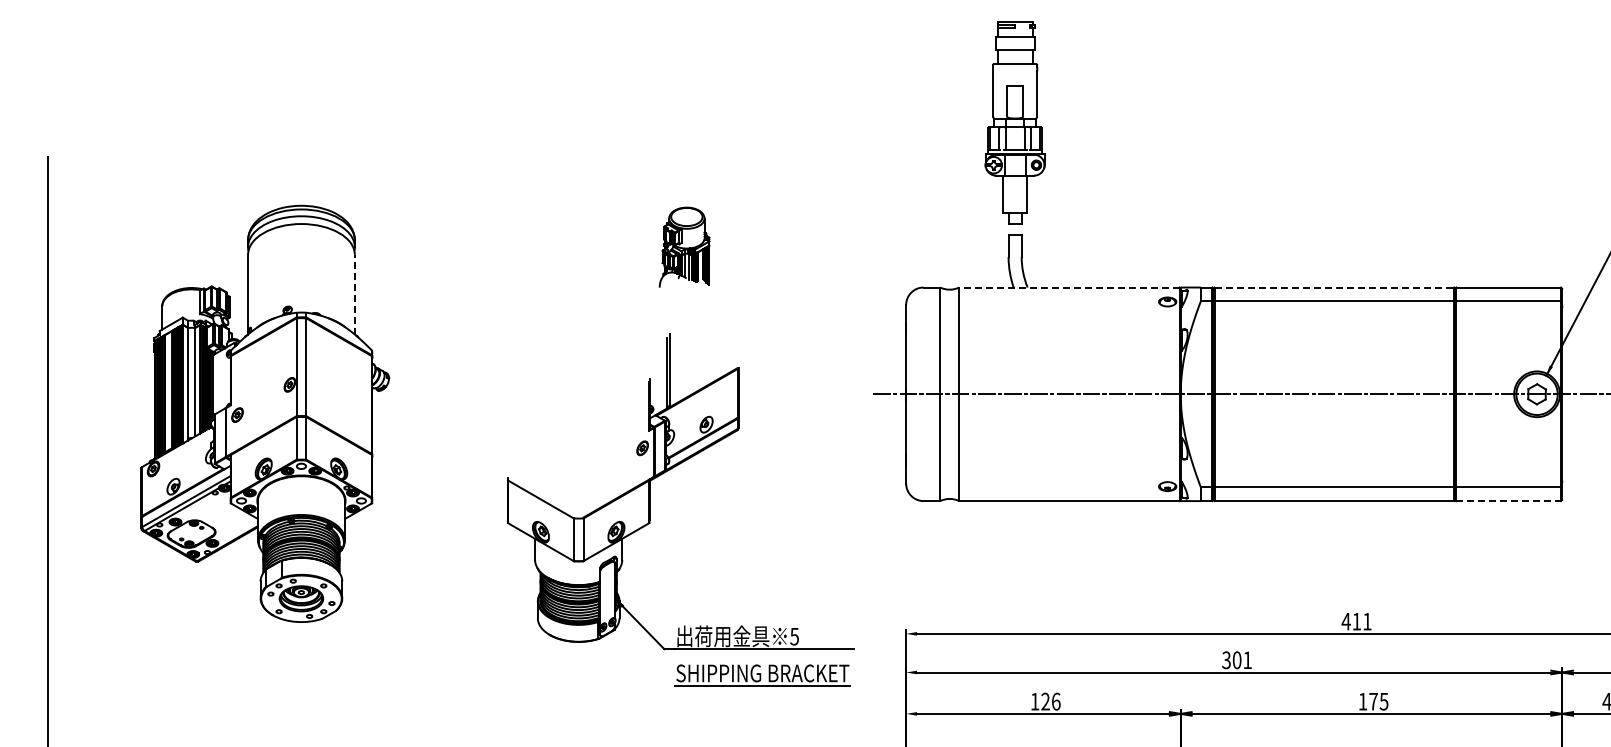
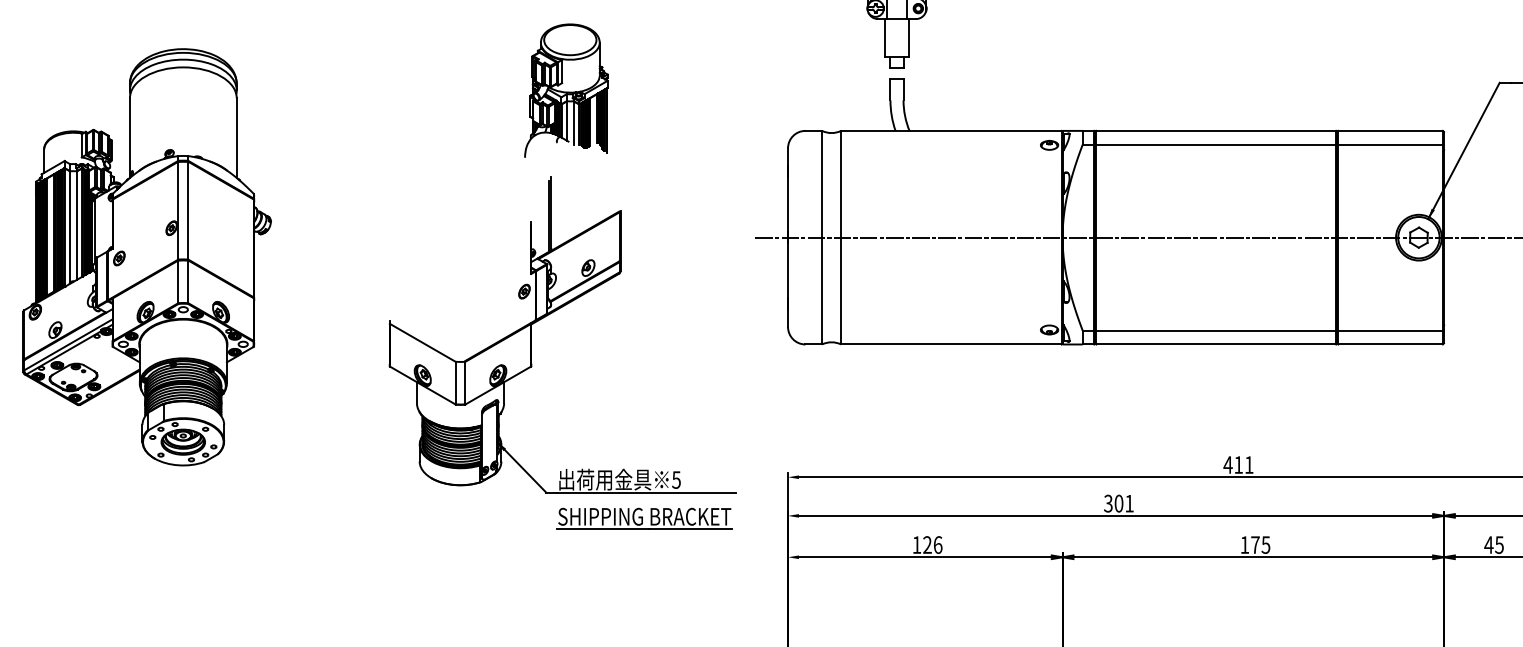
part: (684, 247) -> (566, 90), size x1.67
line: (1068, 287) -> (950, 130), dashed -> solid
line: (1334, 287) -> (1216, 130), dashed -> solid
line: (354, 294) -> (236, 137), dashed -> solid
line: (1509, 501) -> (1391, 344), dashed -> solid

